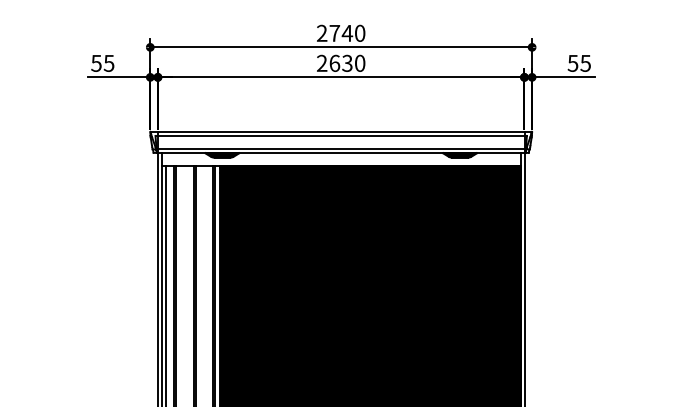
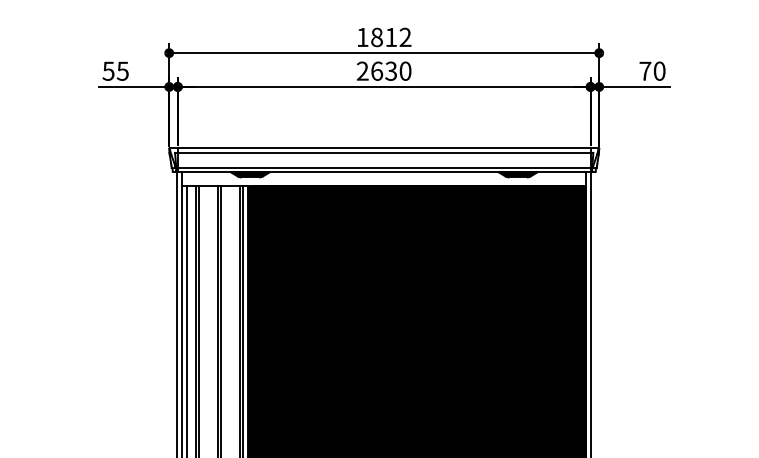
text: (341, 32) -> (384, 36), 2740 -> 1812
text: (578, 62) -> (651, 70), 55 -> 70

